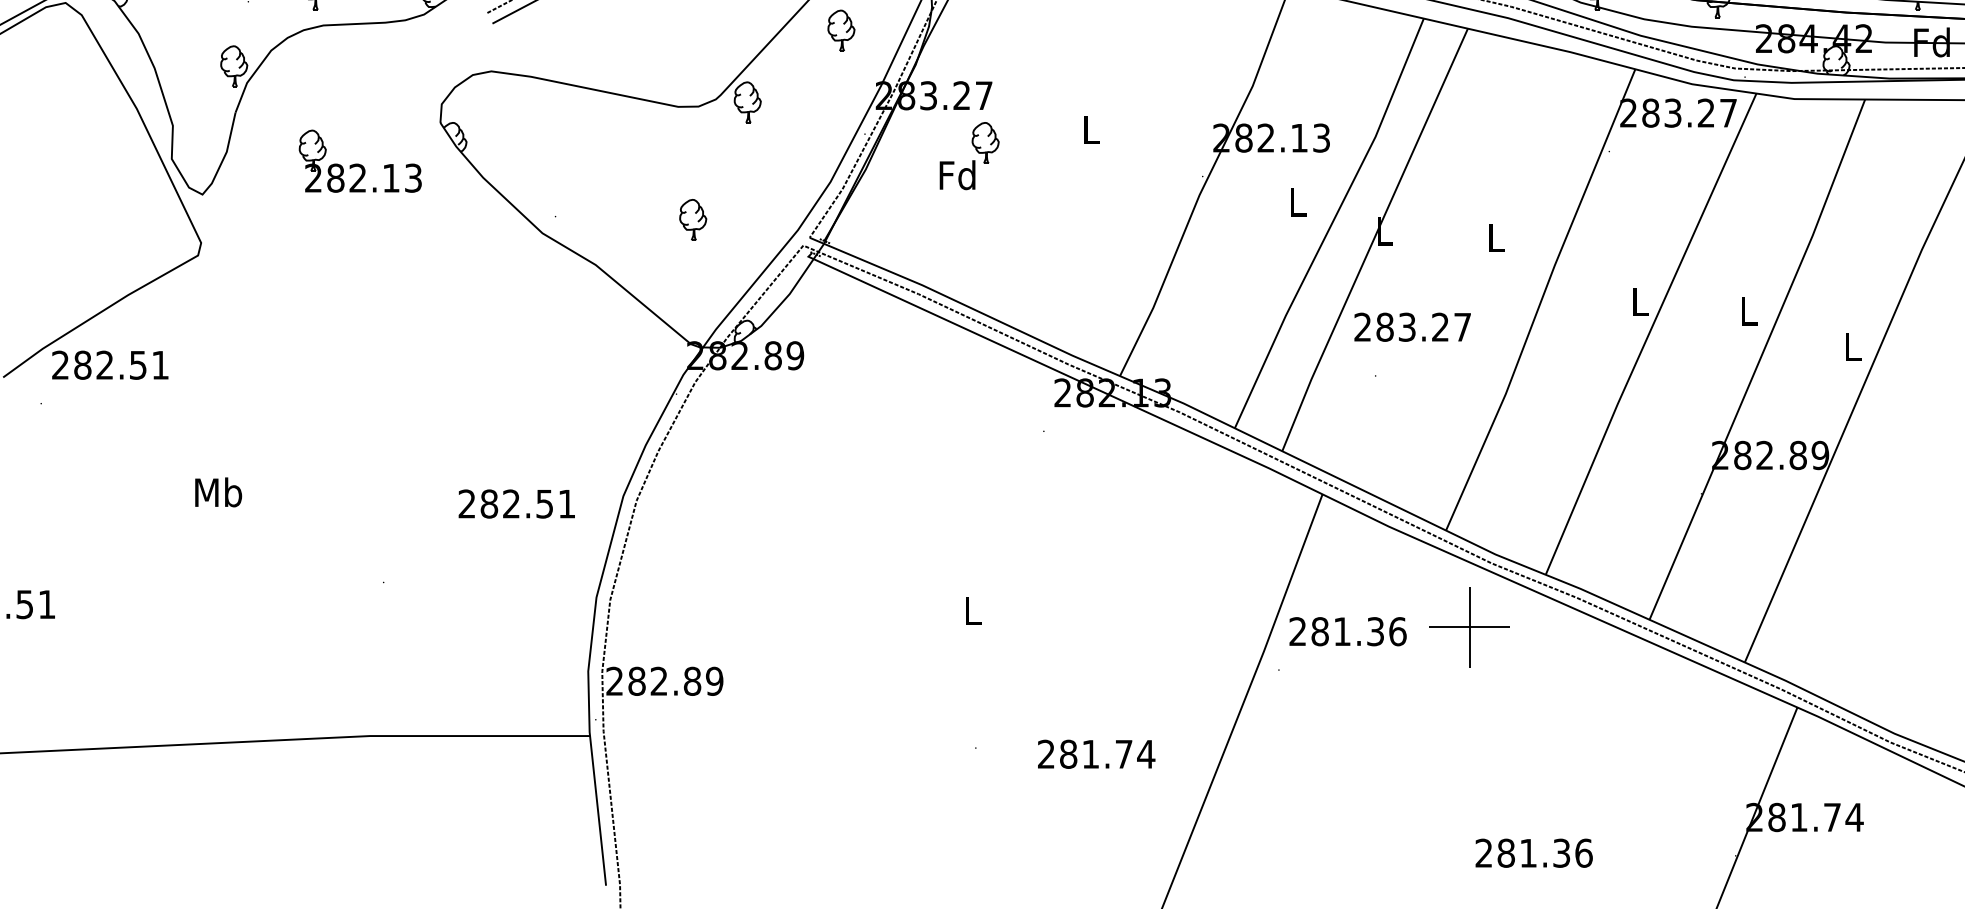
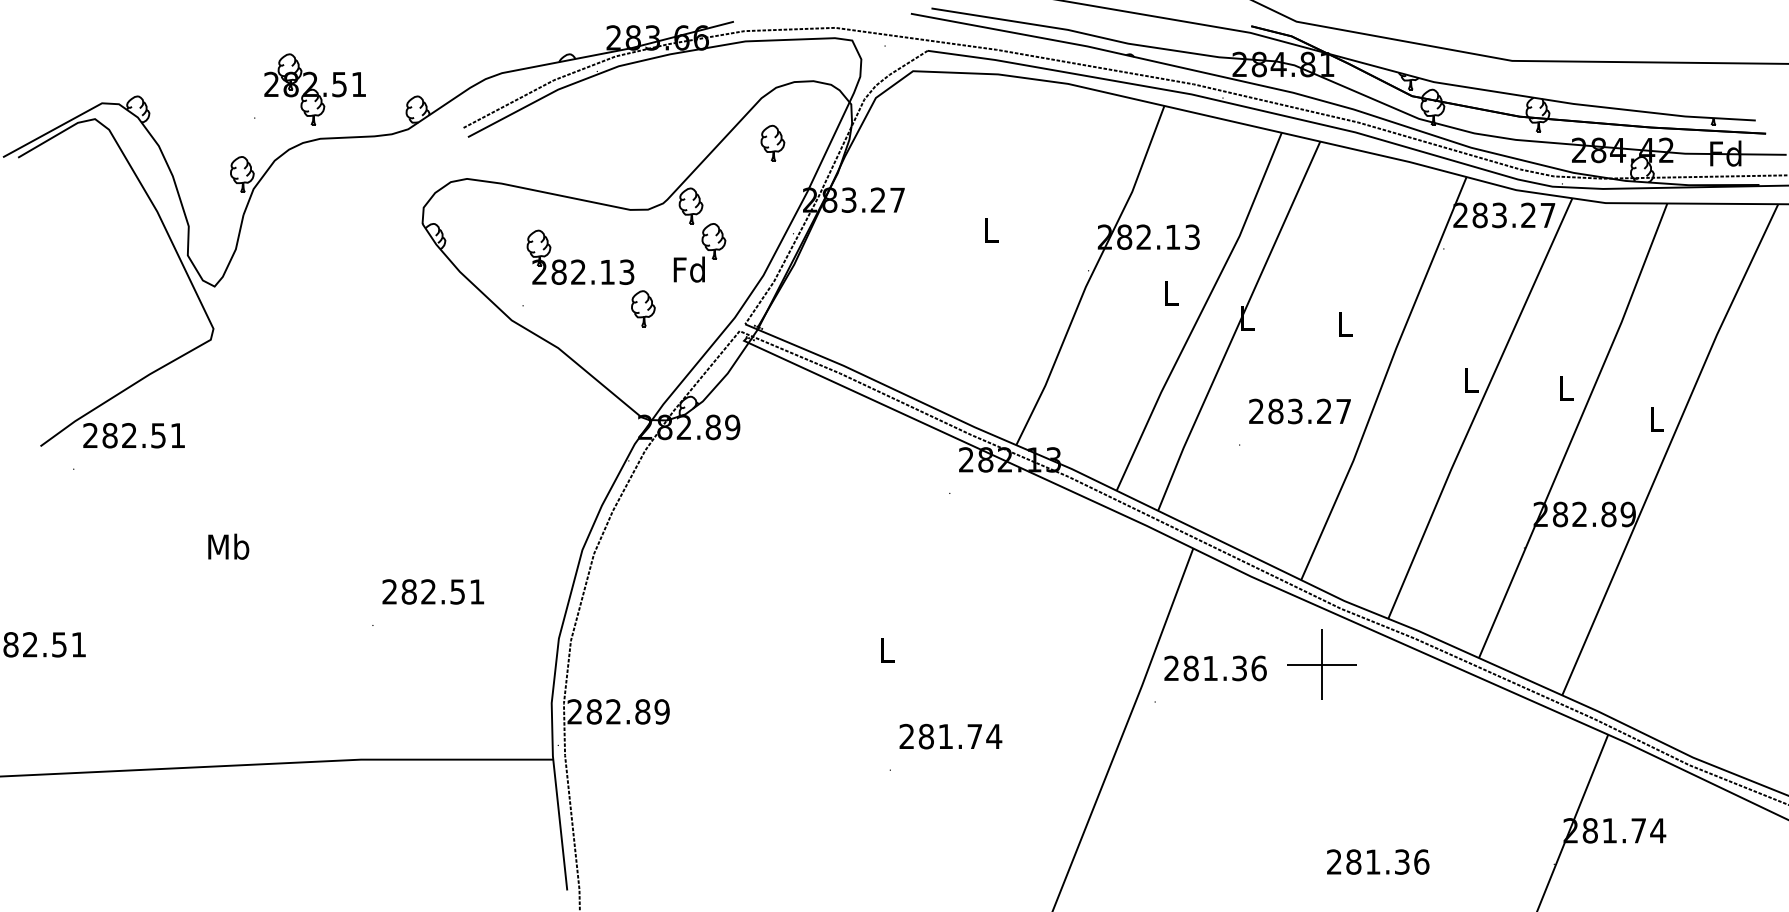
part: (969, 155) -> (699, 252), moved
part: (360, 160) -> (580, 256), moved
text: (1412, 327) -> (1299, 411), moved
text: (517, 503) -> (433, 591), moved
text: (1096, 754) -> (950, 736), moved

